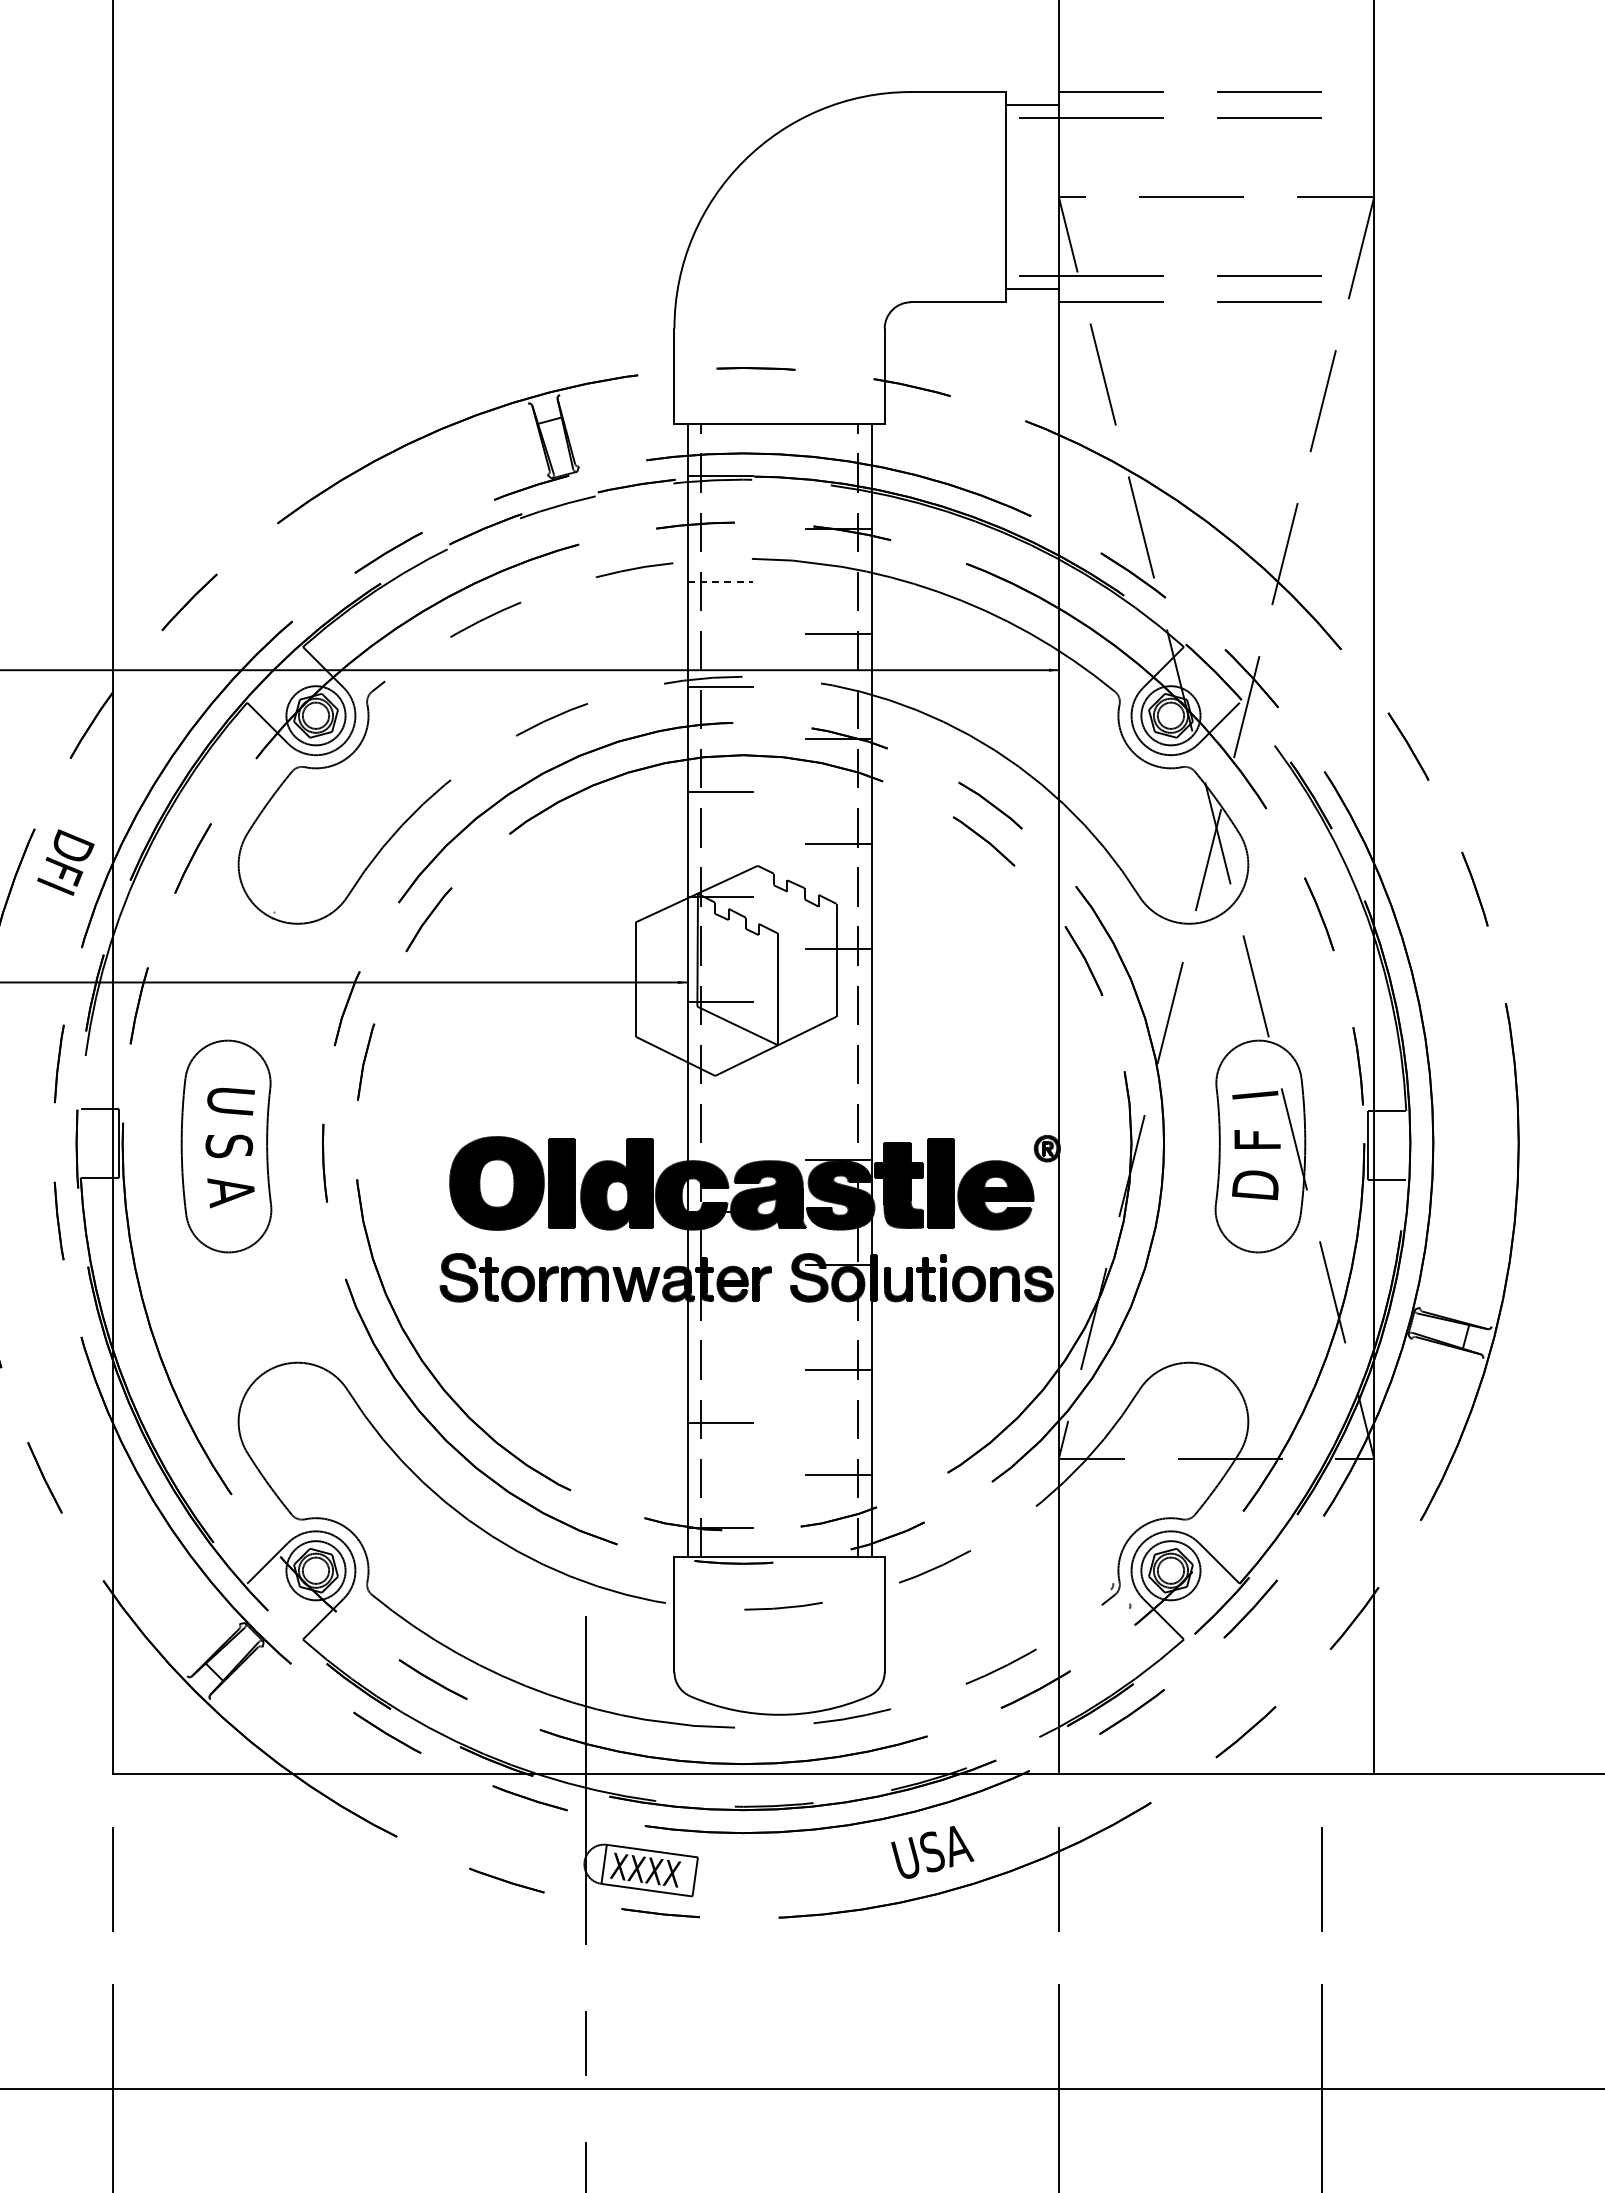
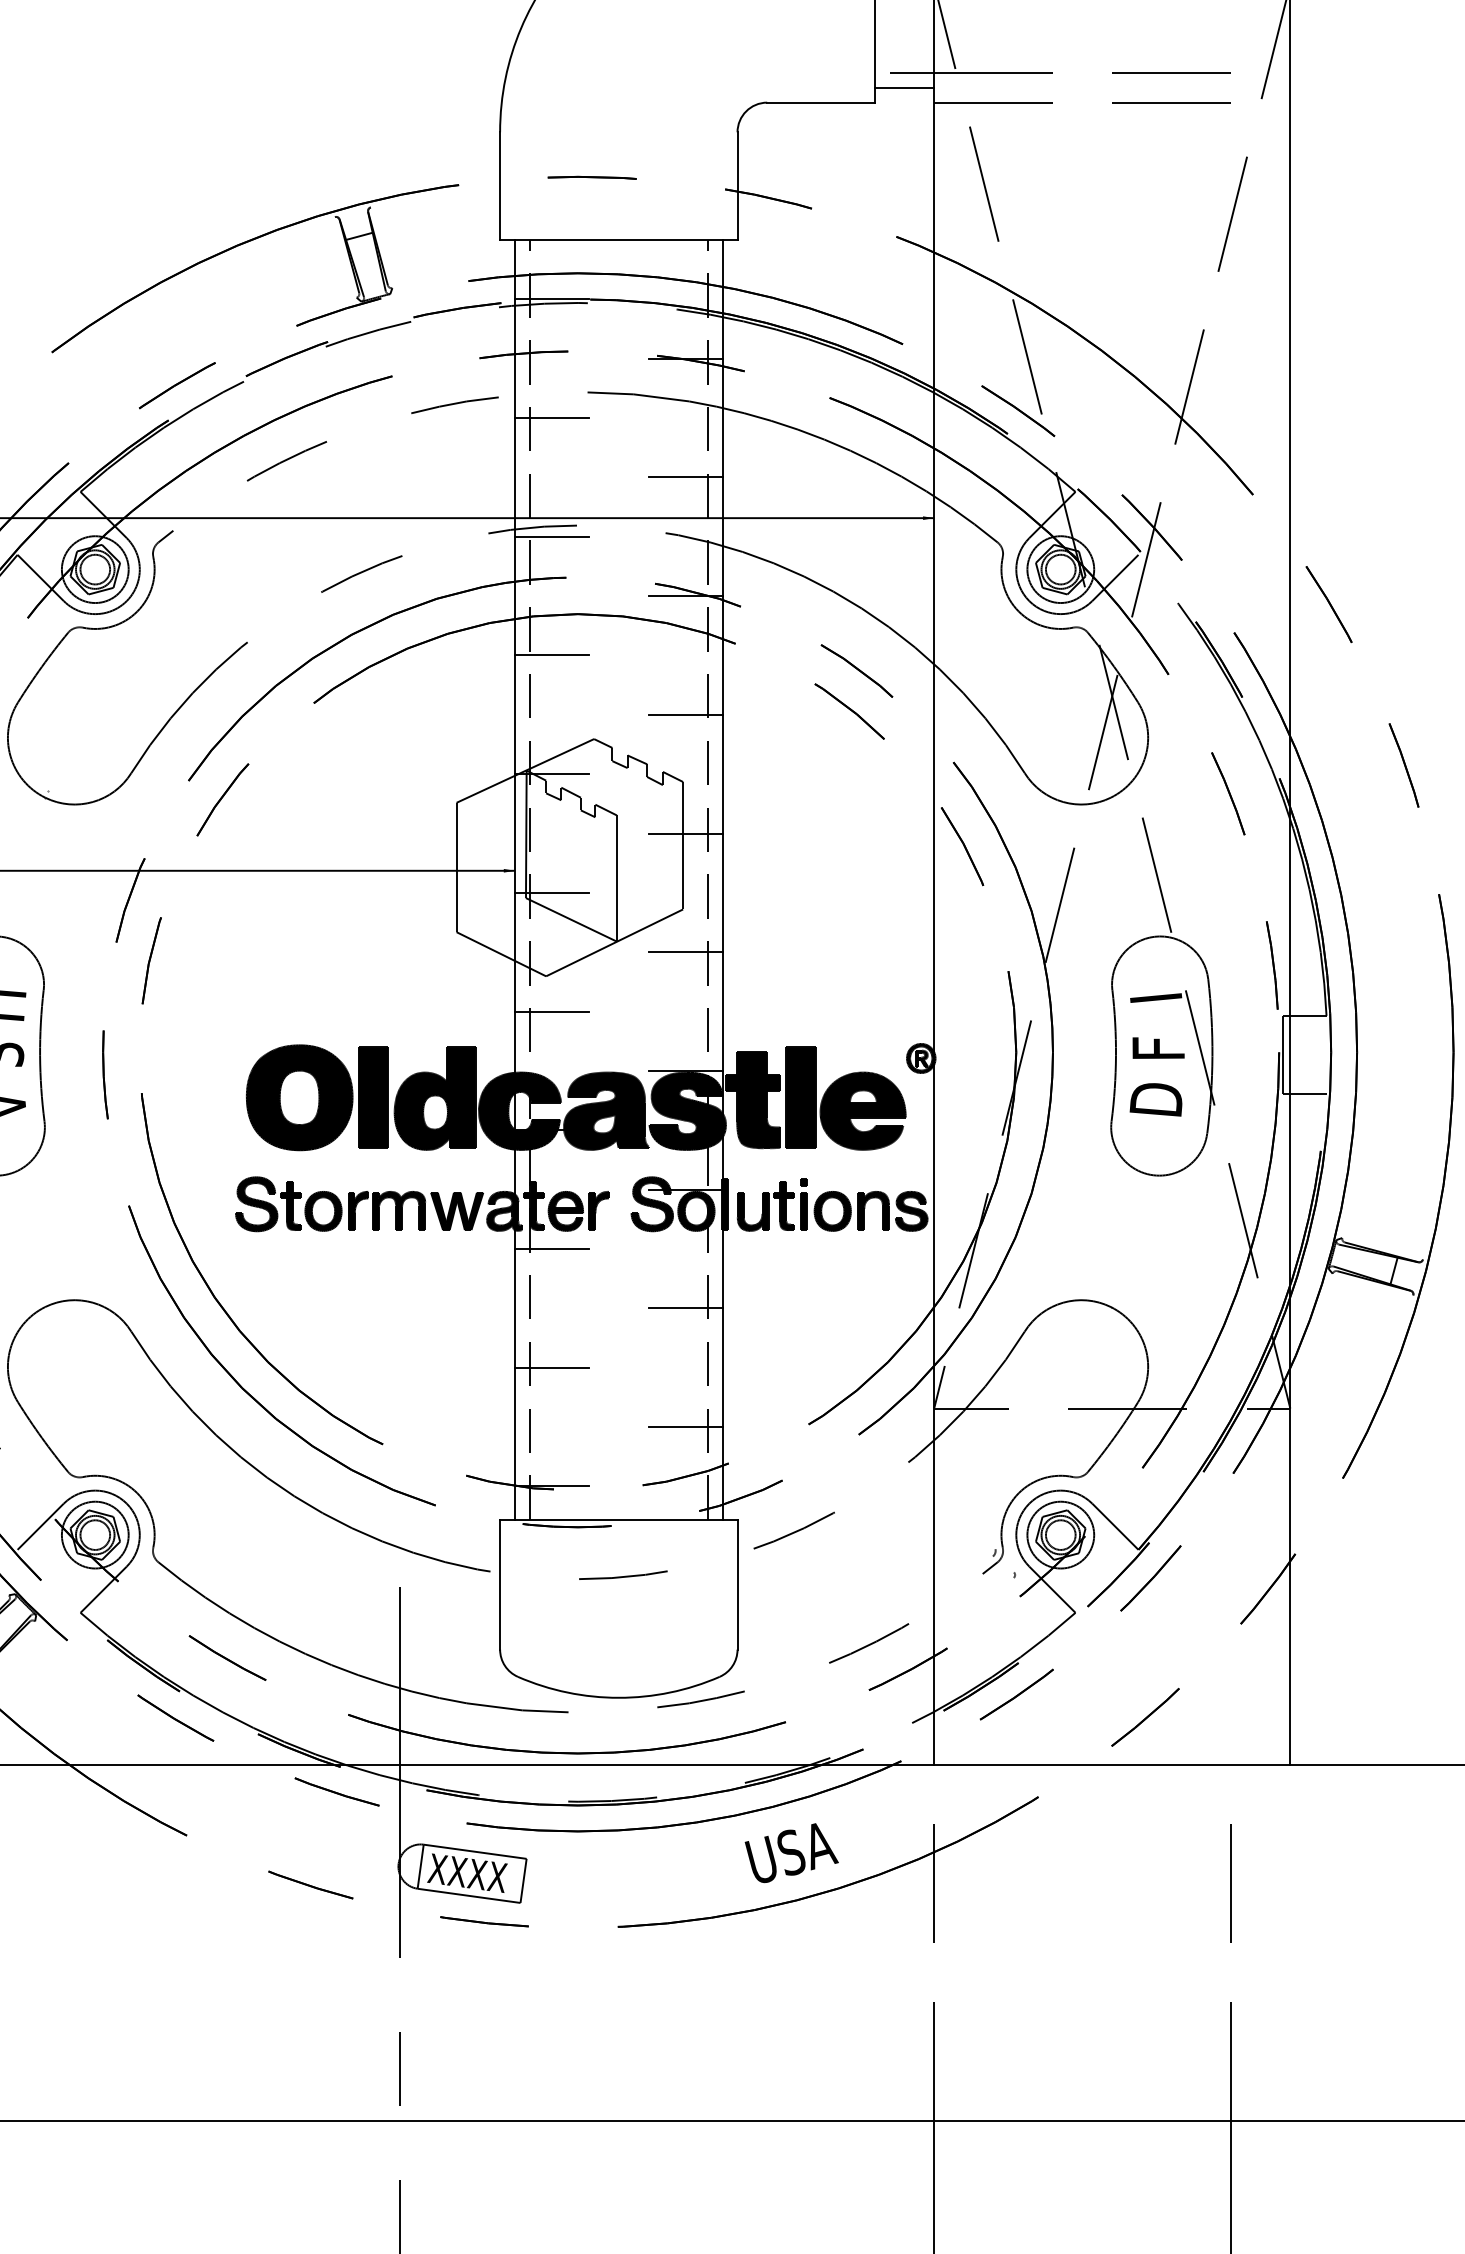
line: (720, 581) -> (552, 417), dashed -> solid
line: (838, 1054) -> (685, 952), added
line: (720, 1107) -> (552, 1011), added
line: (720, 1317) -> (552, 1249), added

